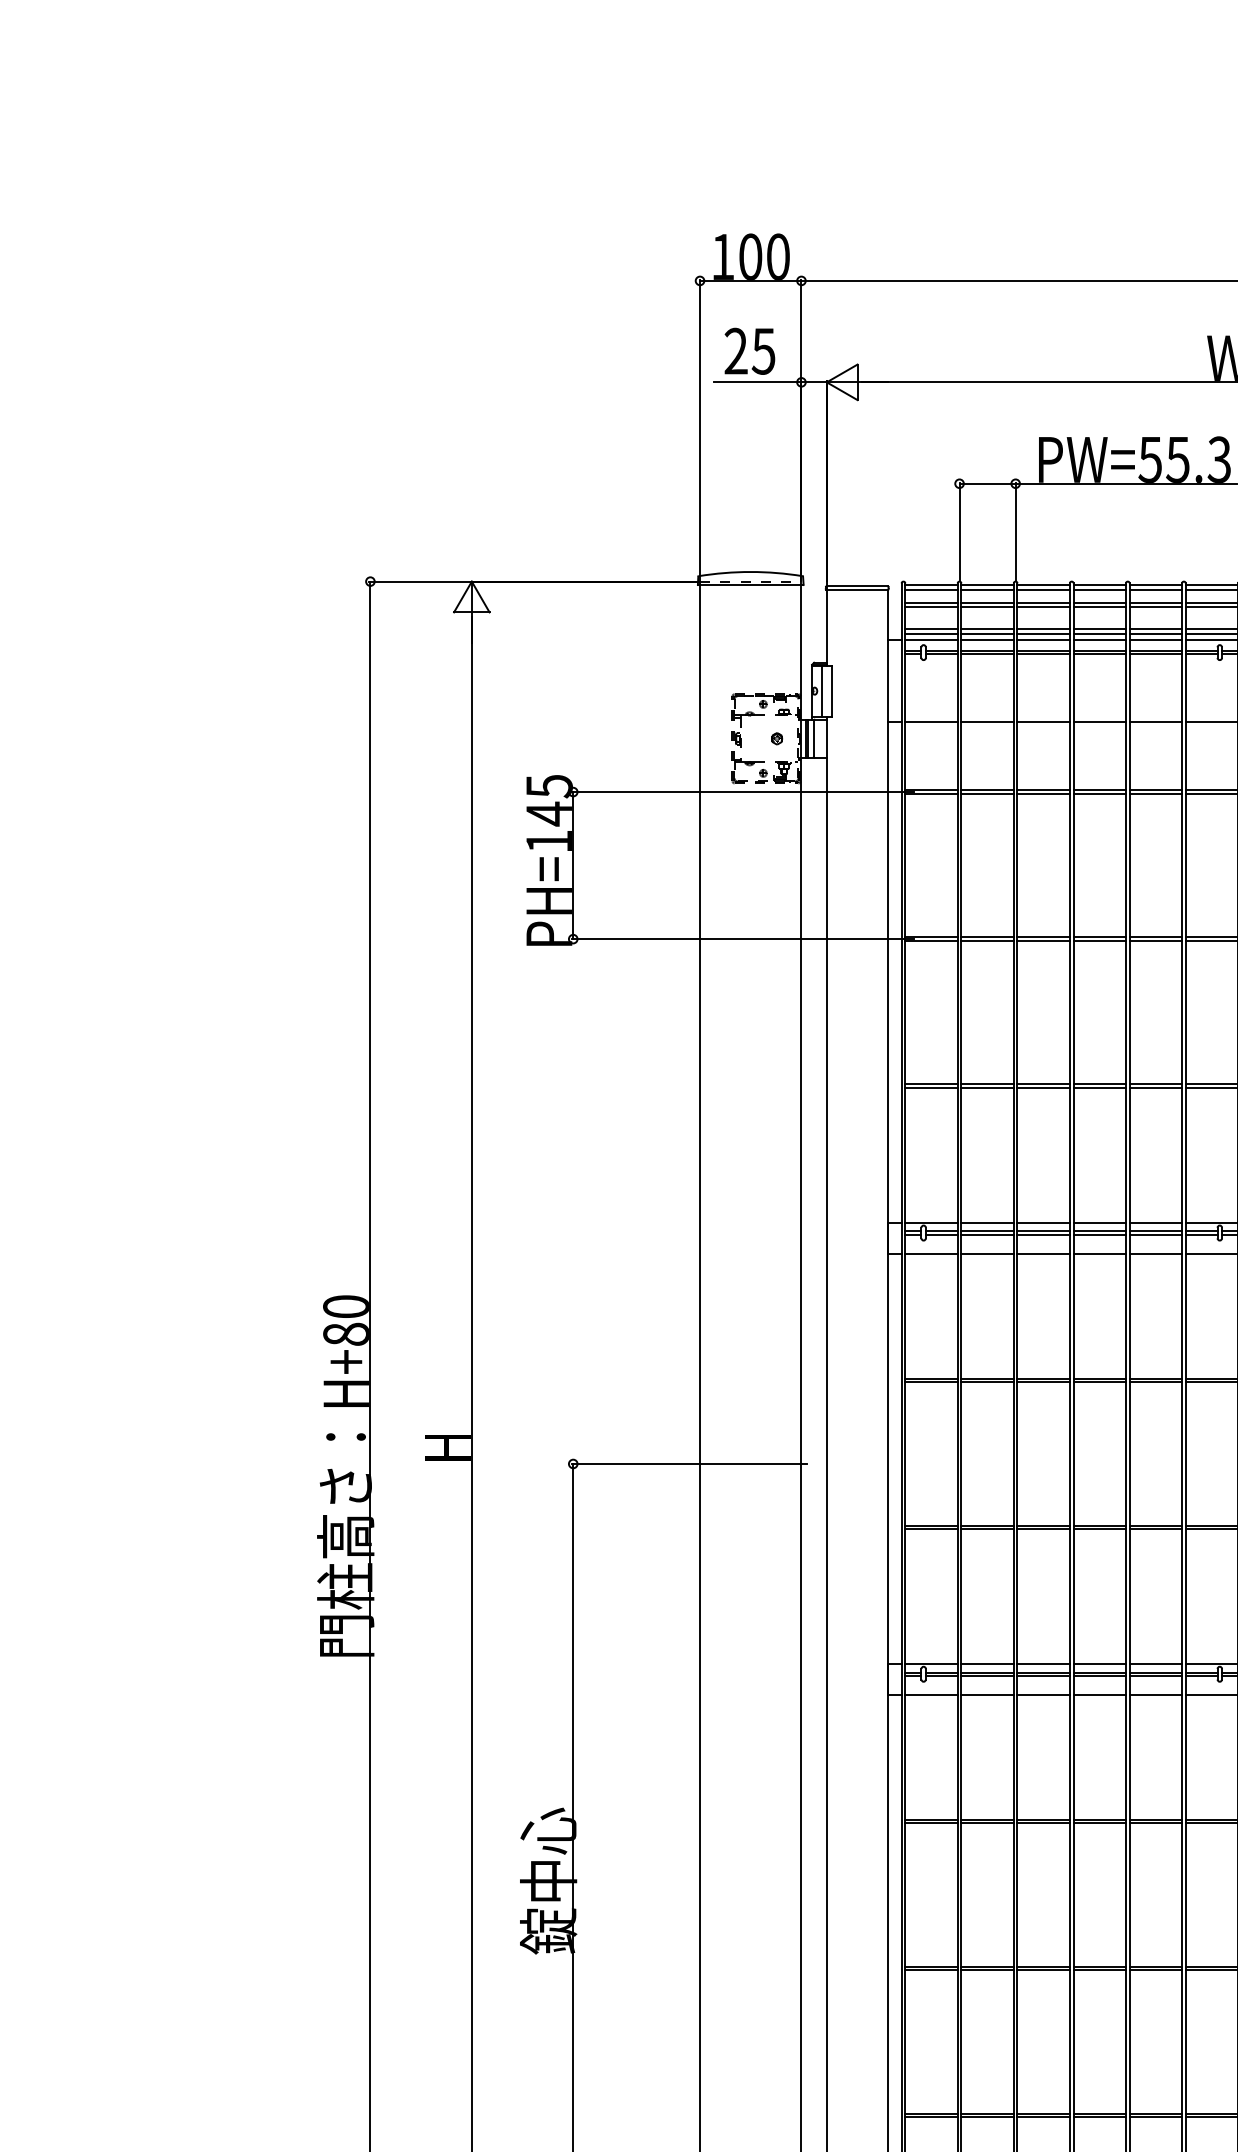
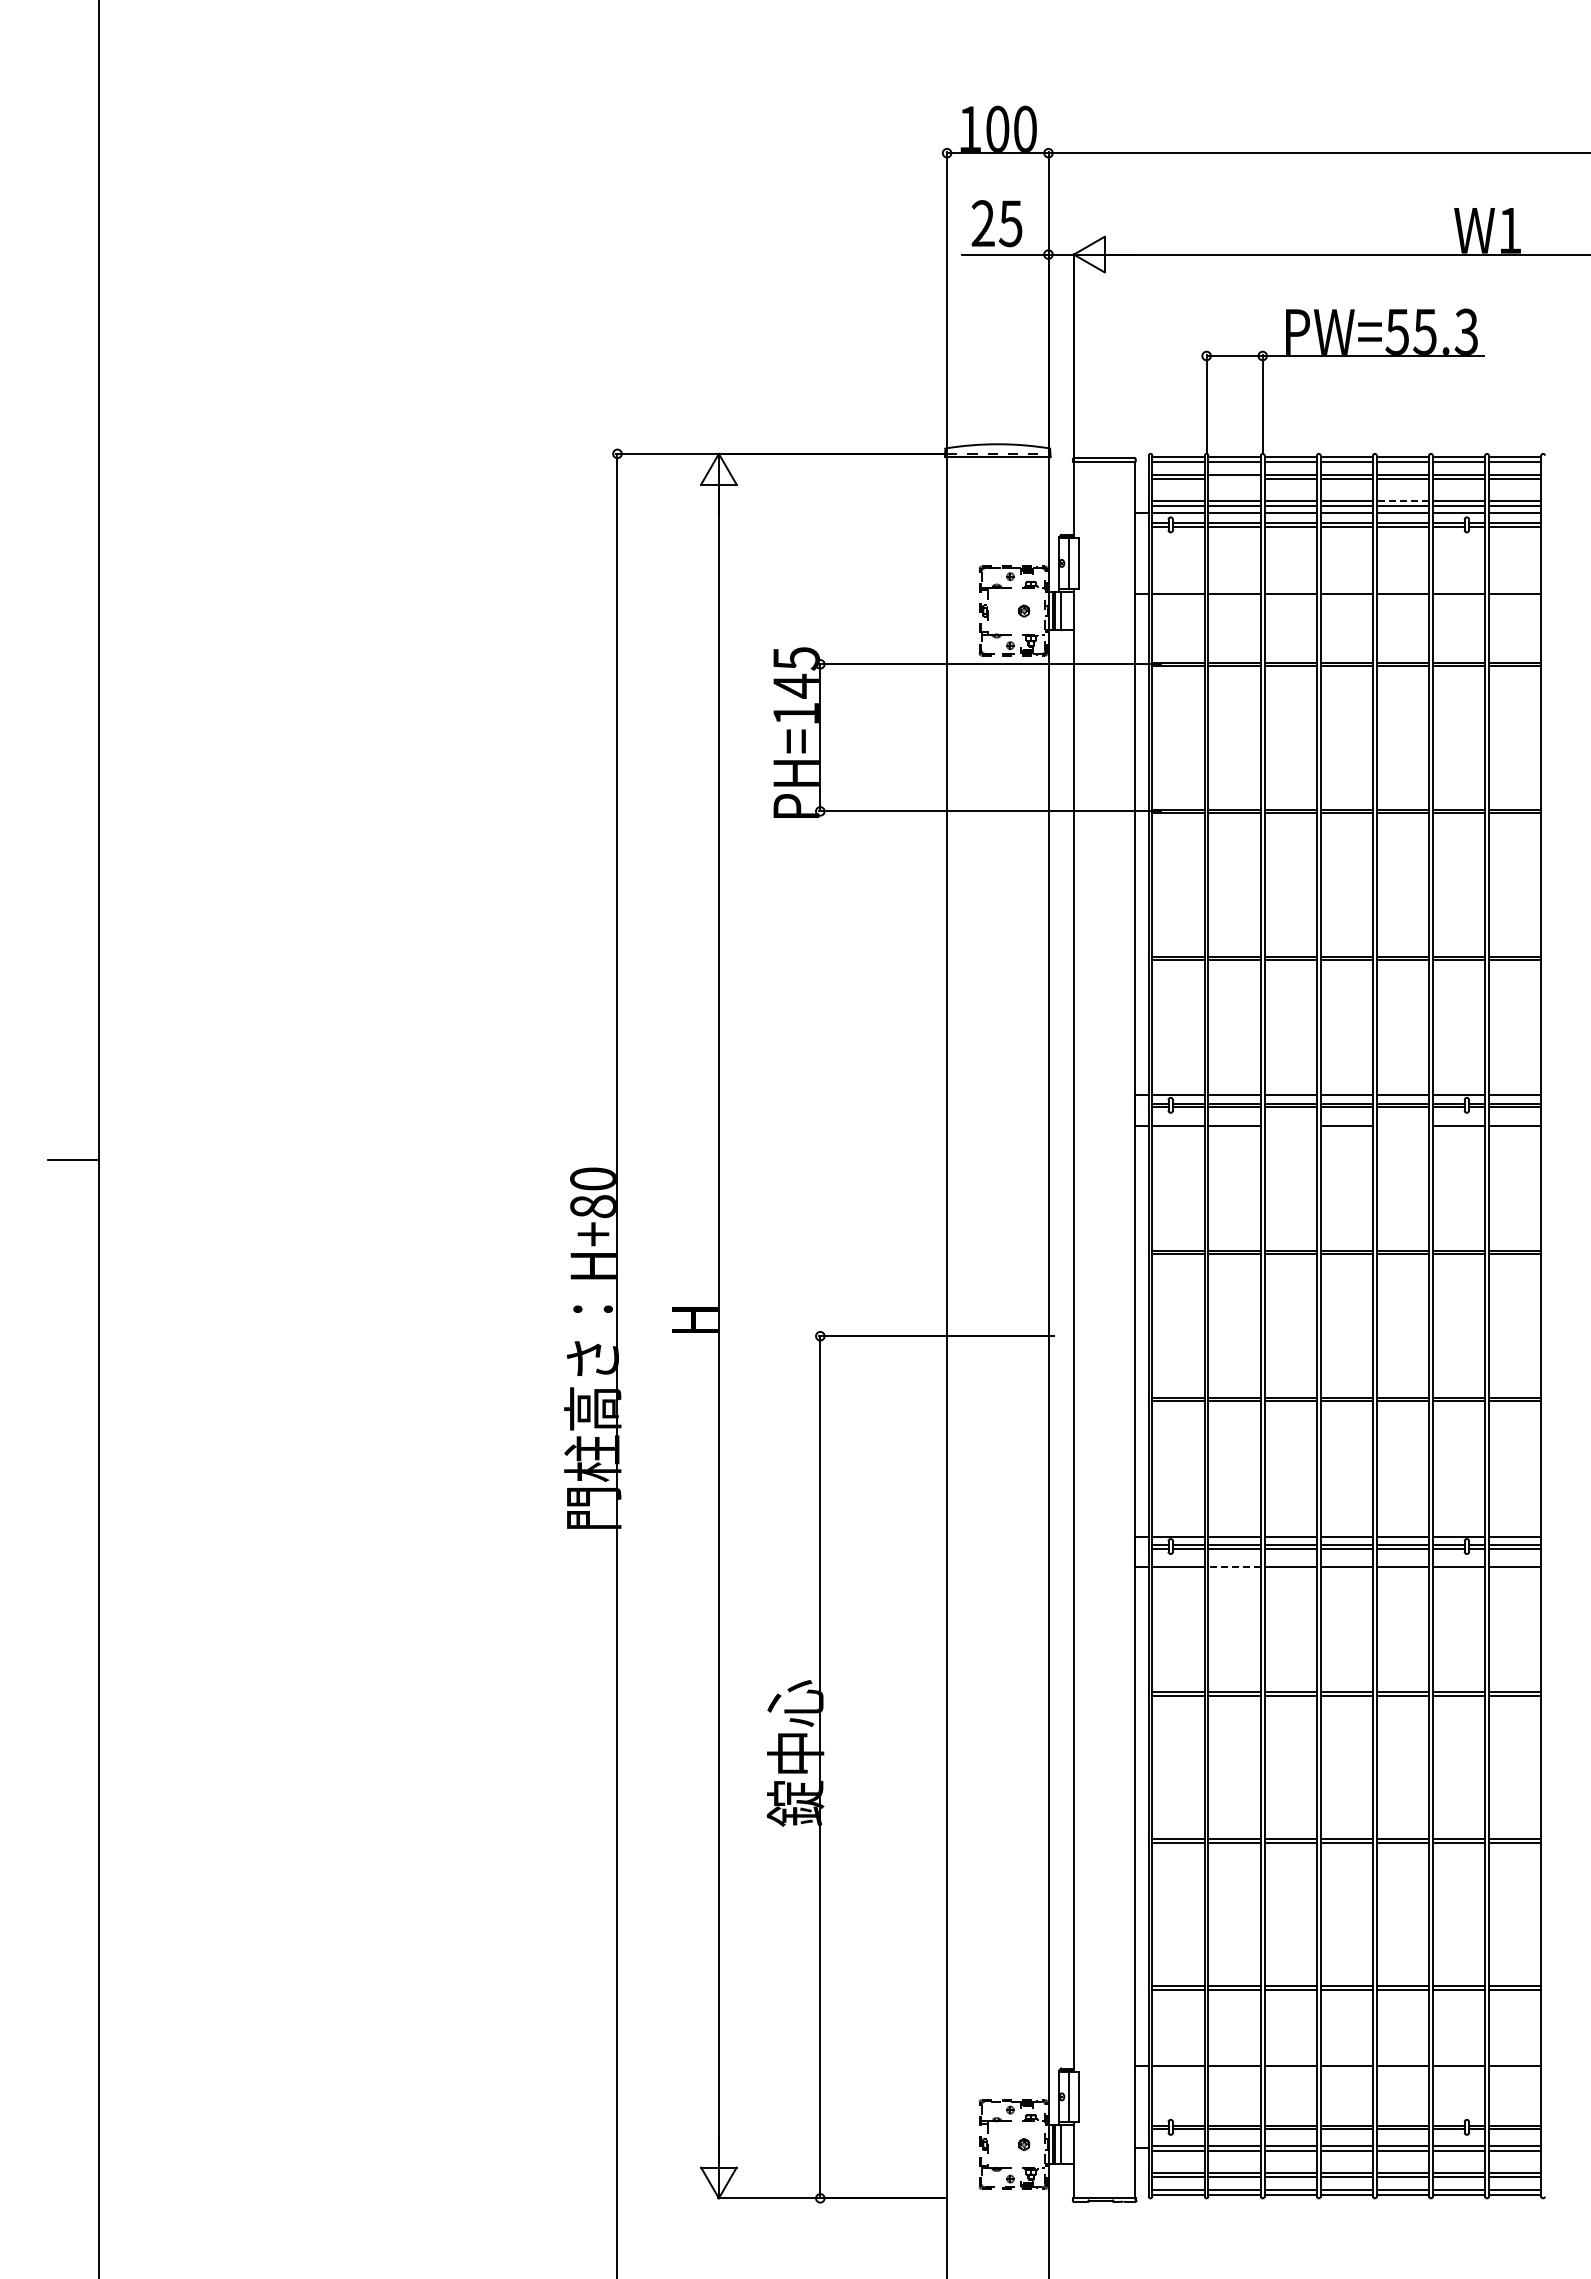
line: (987, 607) -> (1234, 479), removed
line: (1155, 629) -> (1402, 501), solid -> dashed
line: (1043, 1253) -> (1290, 1125), removed
line: (1155, 1253) -> (1402, 1125), removed
line: (987, 1694) -> (1234, 1566), solid -> dashed

